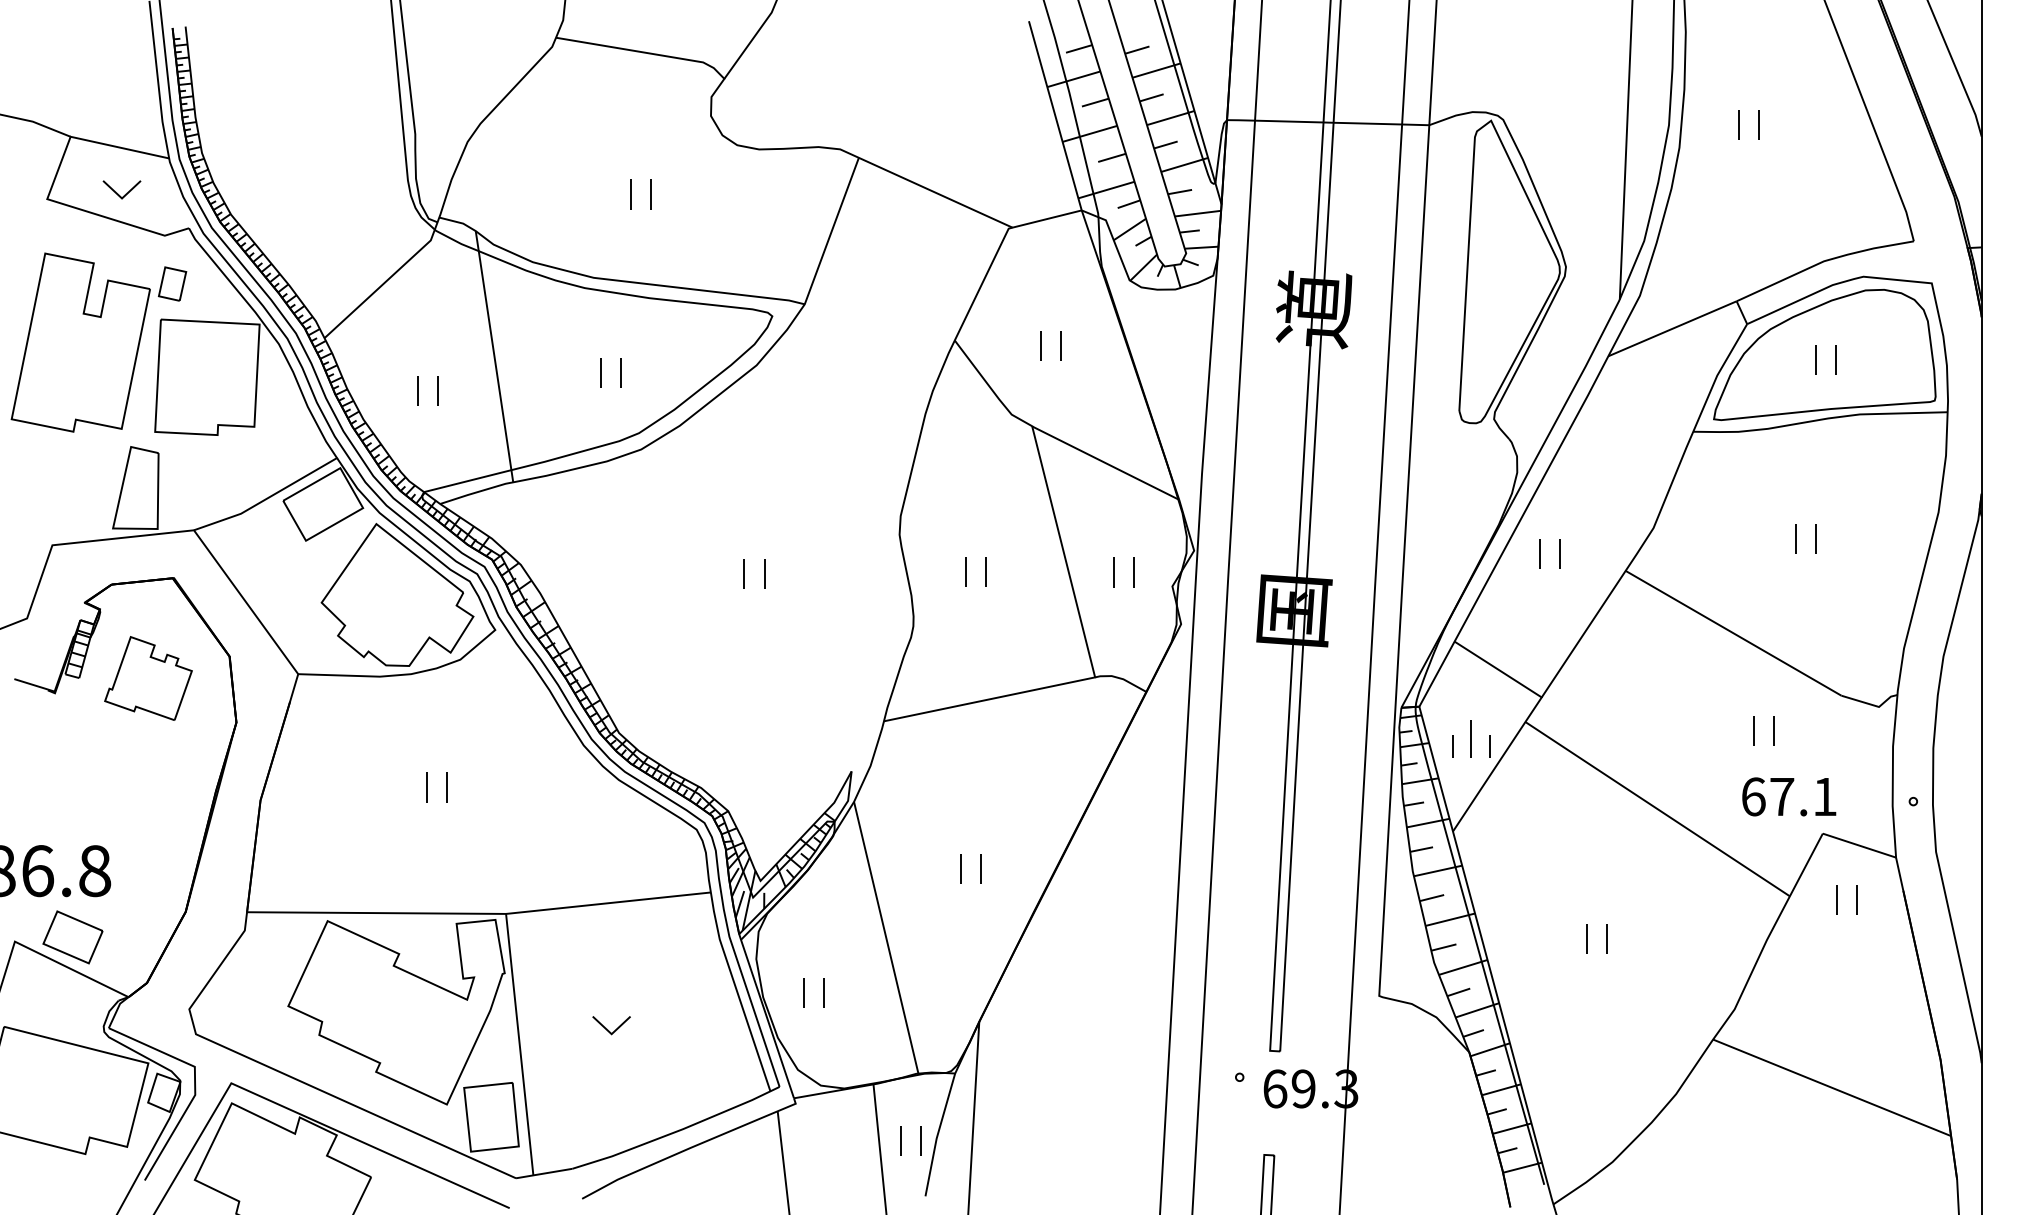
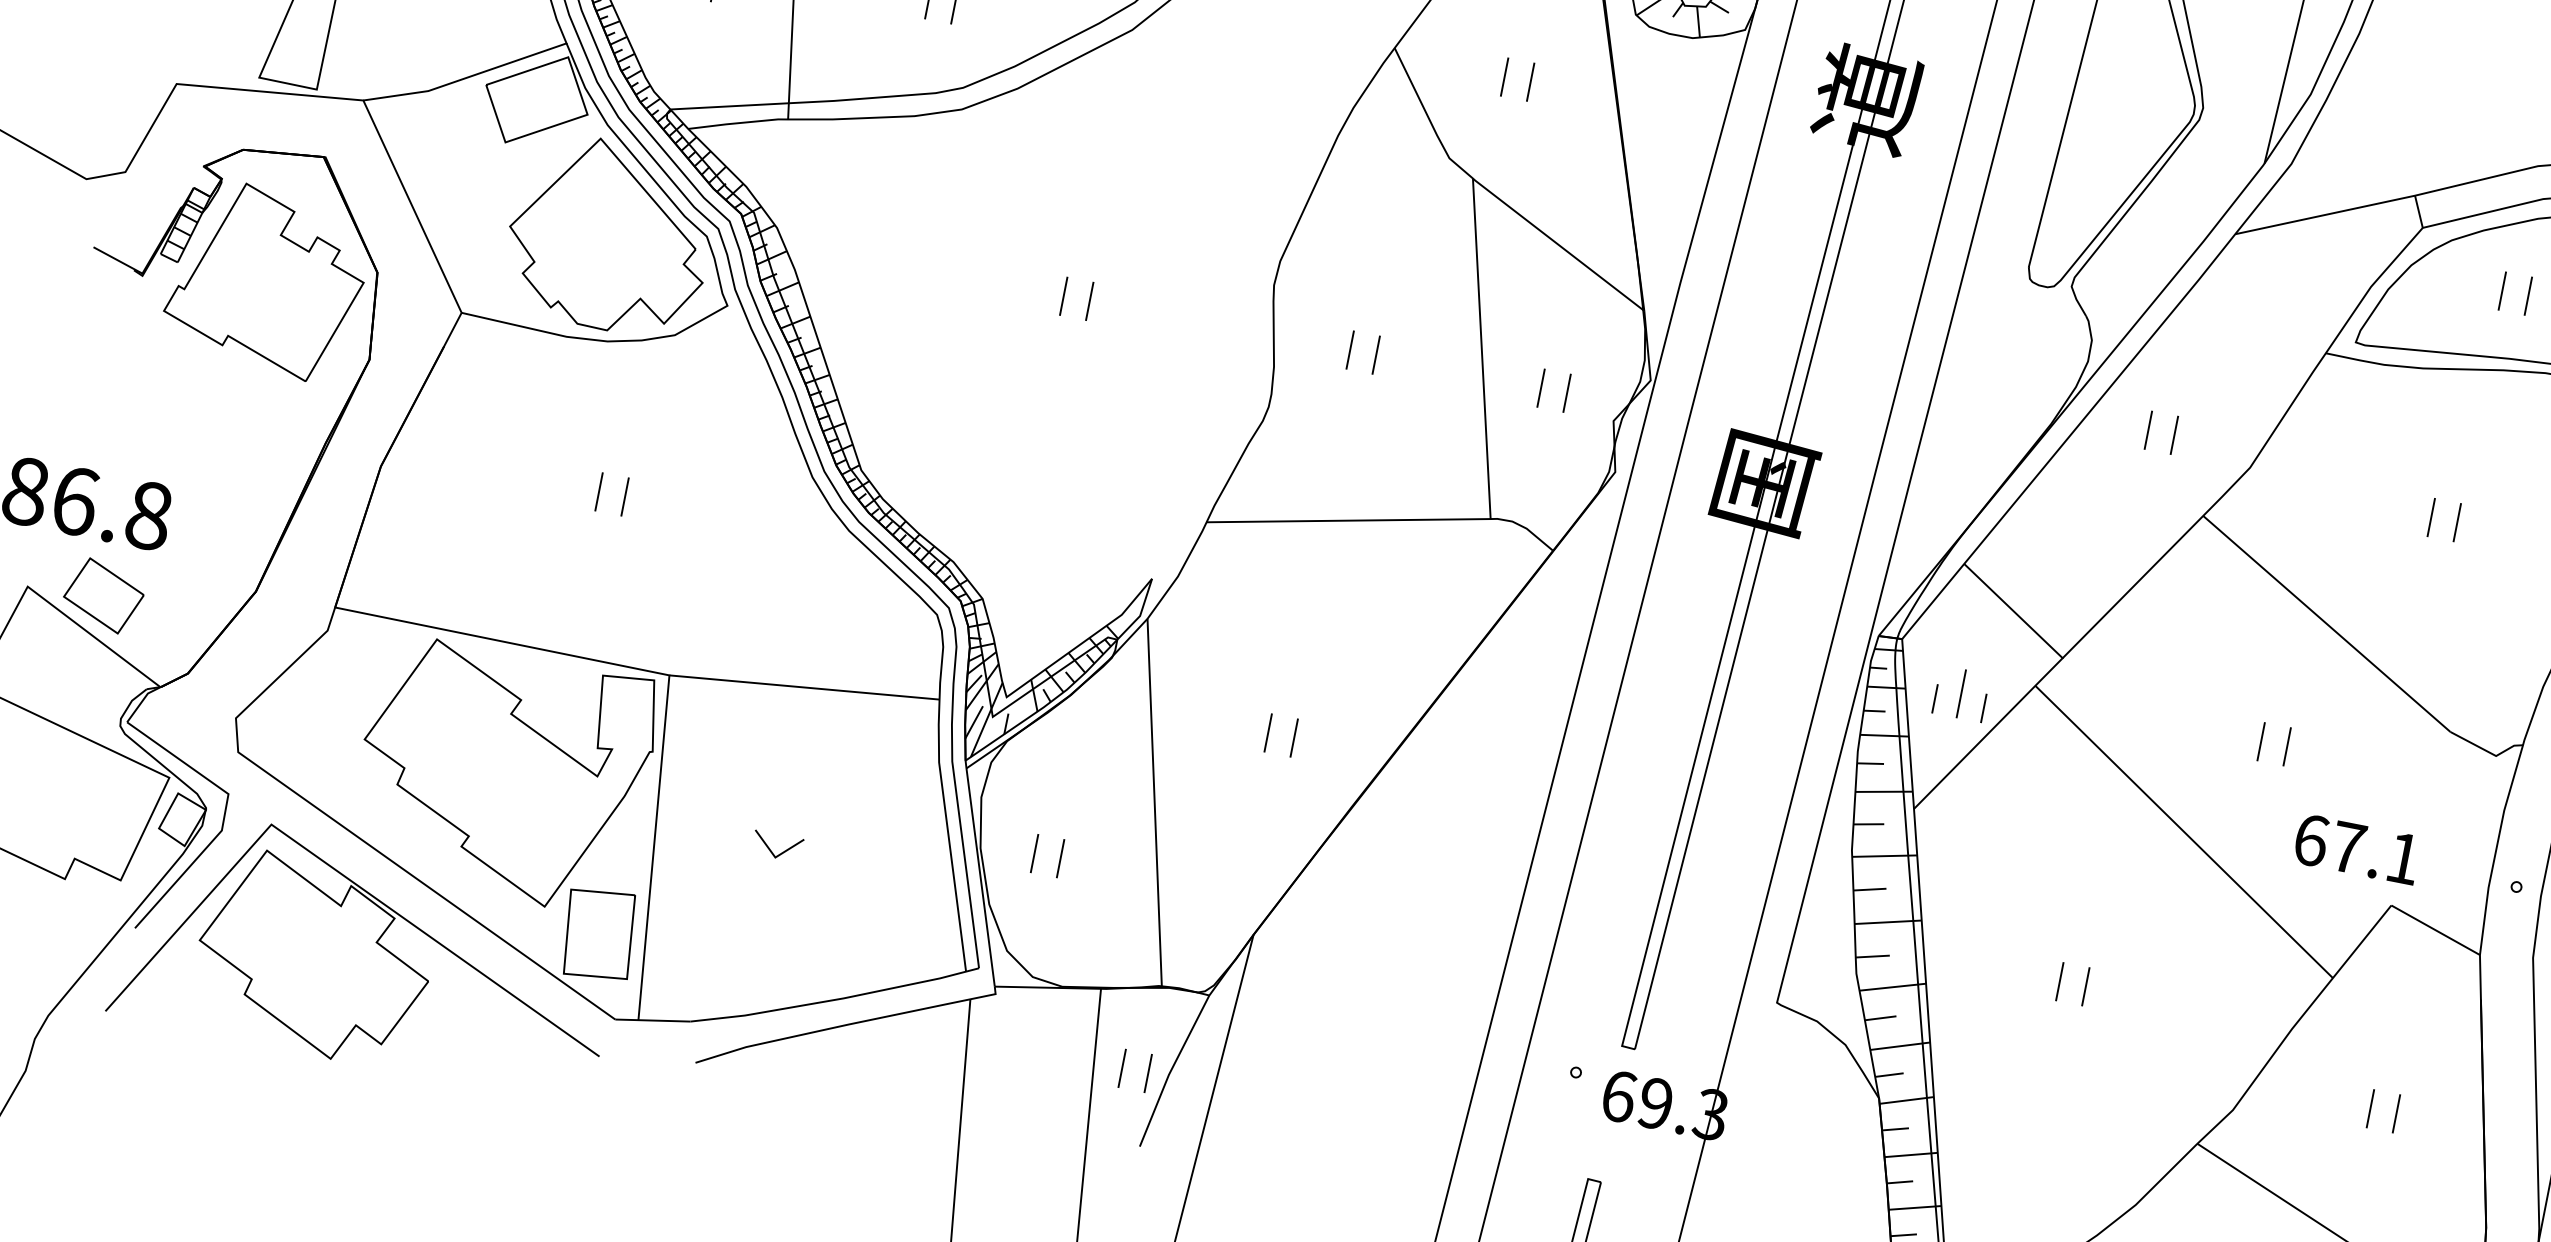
part: (1540, 553) -> (2148, 429), moved
part: (148, 678) -> (267, 280), size x1.67
part: (1754, 730) -> (2262, 741), moved
part: (1837, 899) -> (2371, 1108), moved

